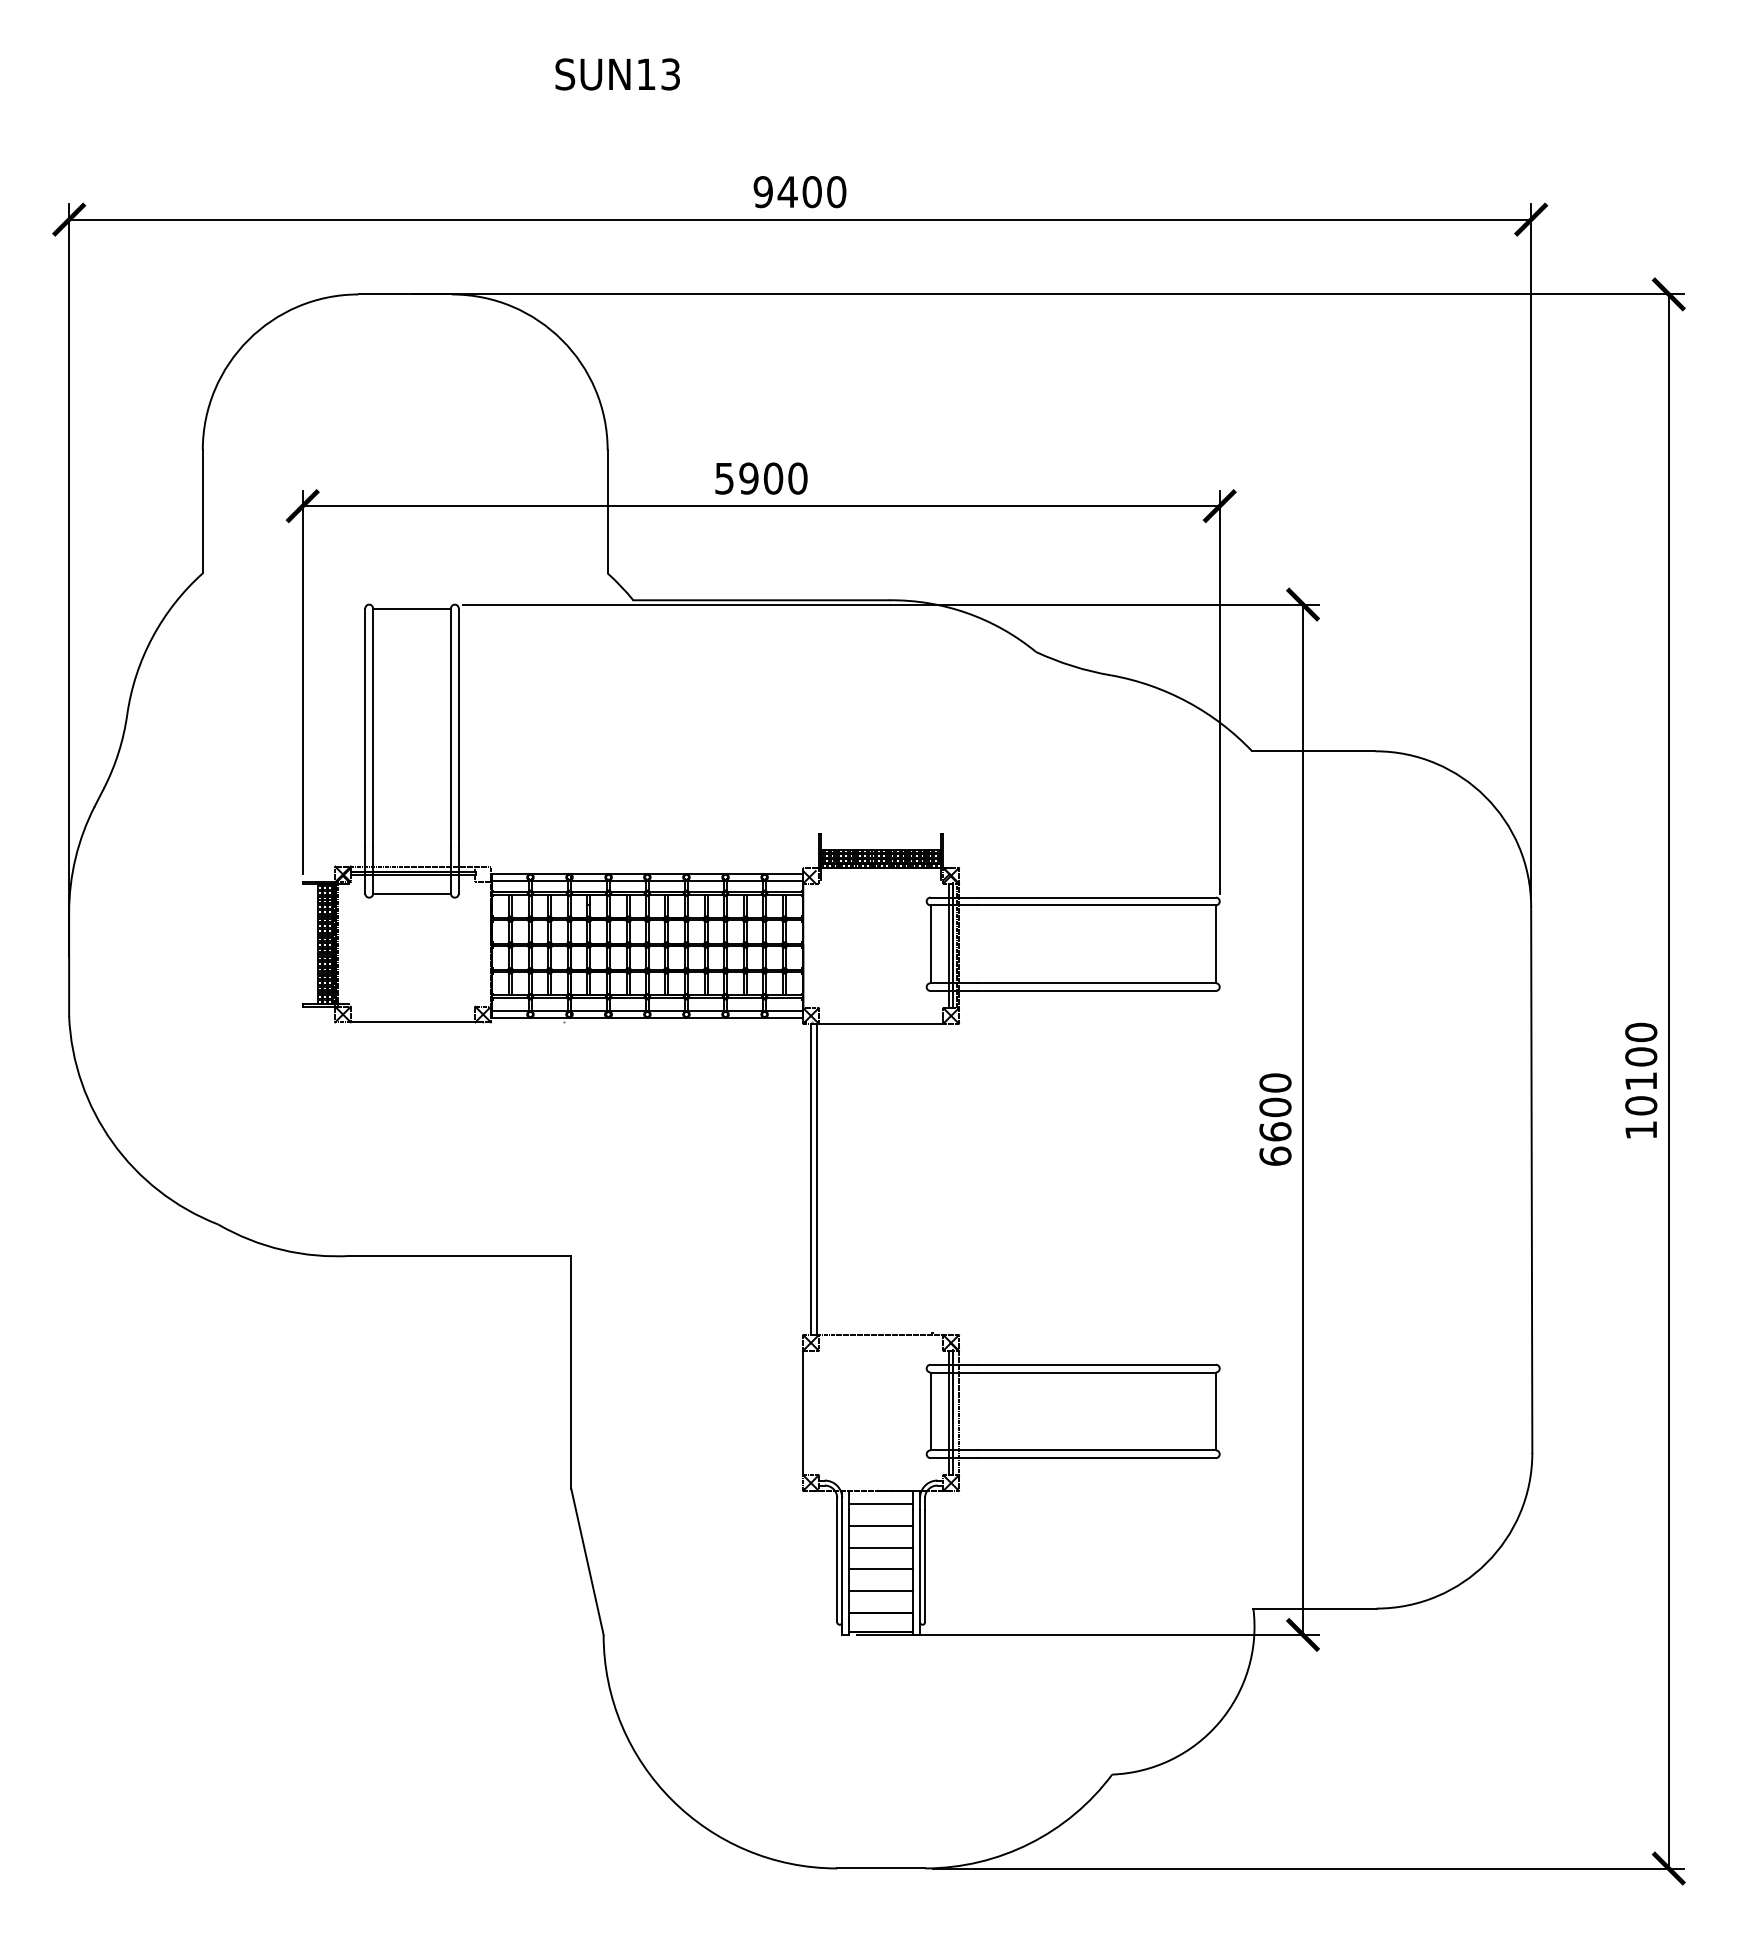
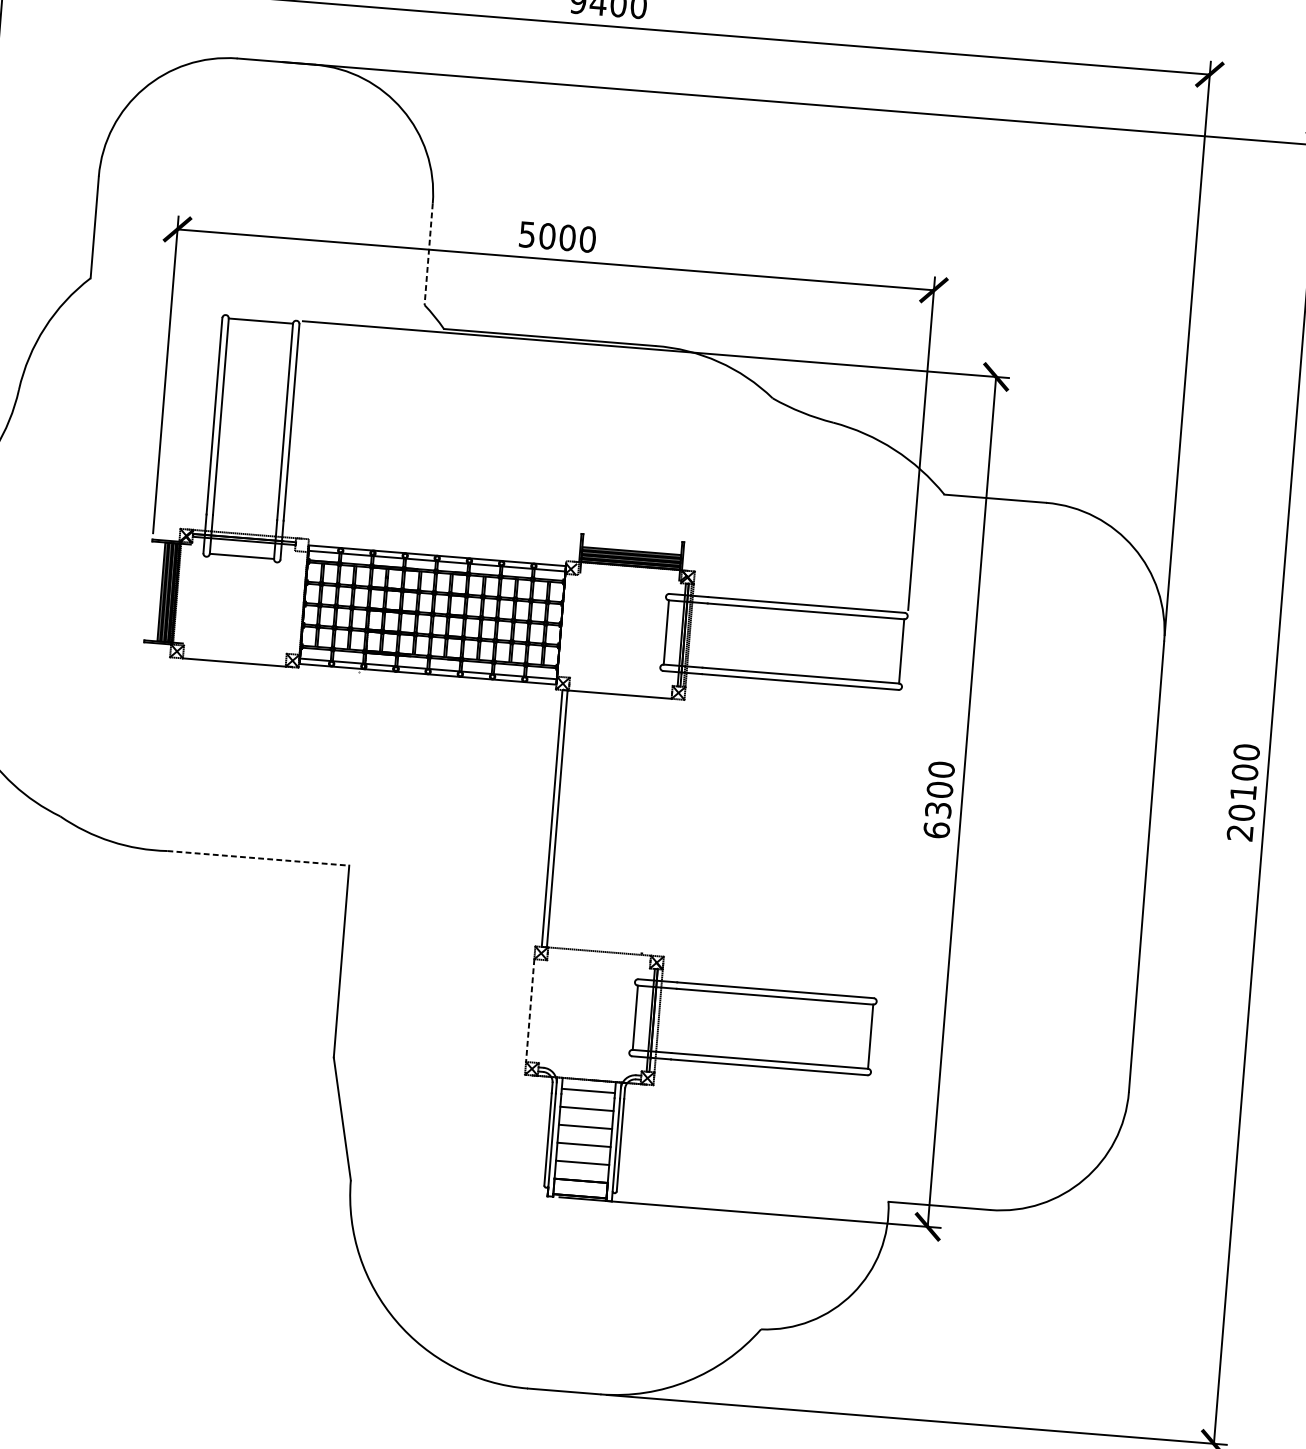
text: (748, 478) -> (547, 236), 5900 -> 5000
line: (607, 511) -> (428, 254), solid -> dashed
text: (1640, 1130) -> (1239, 833), 10100 -> 20100
text: (1275, 1131) -> (938, 809), 6600 -> 6300
line: (461, 1255) -> (258, 858), solid -> dashed
line: (803, 1413) -> (530, 1011), solid -> dashed

